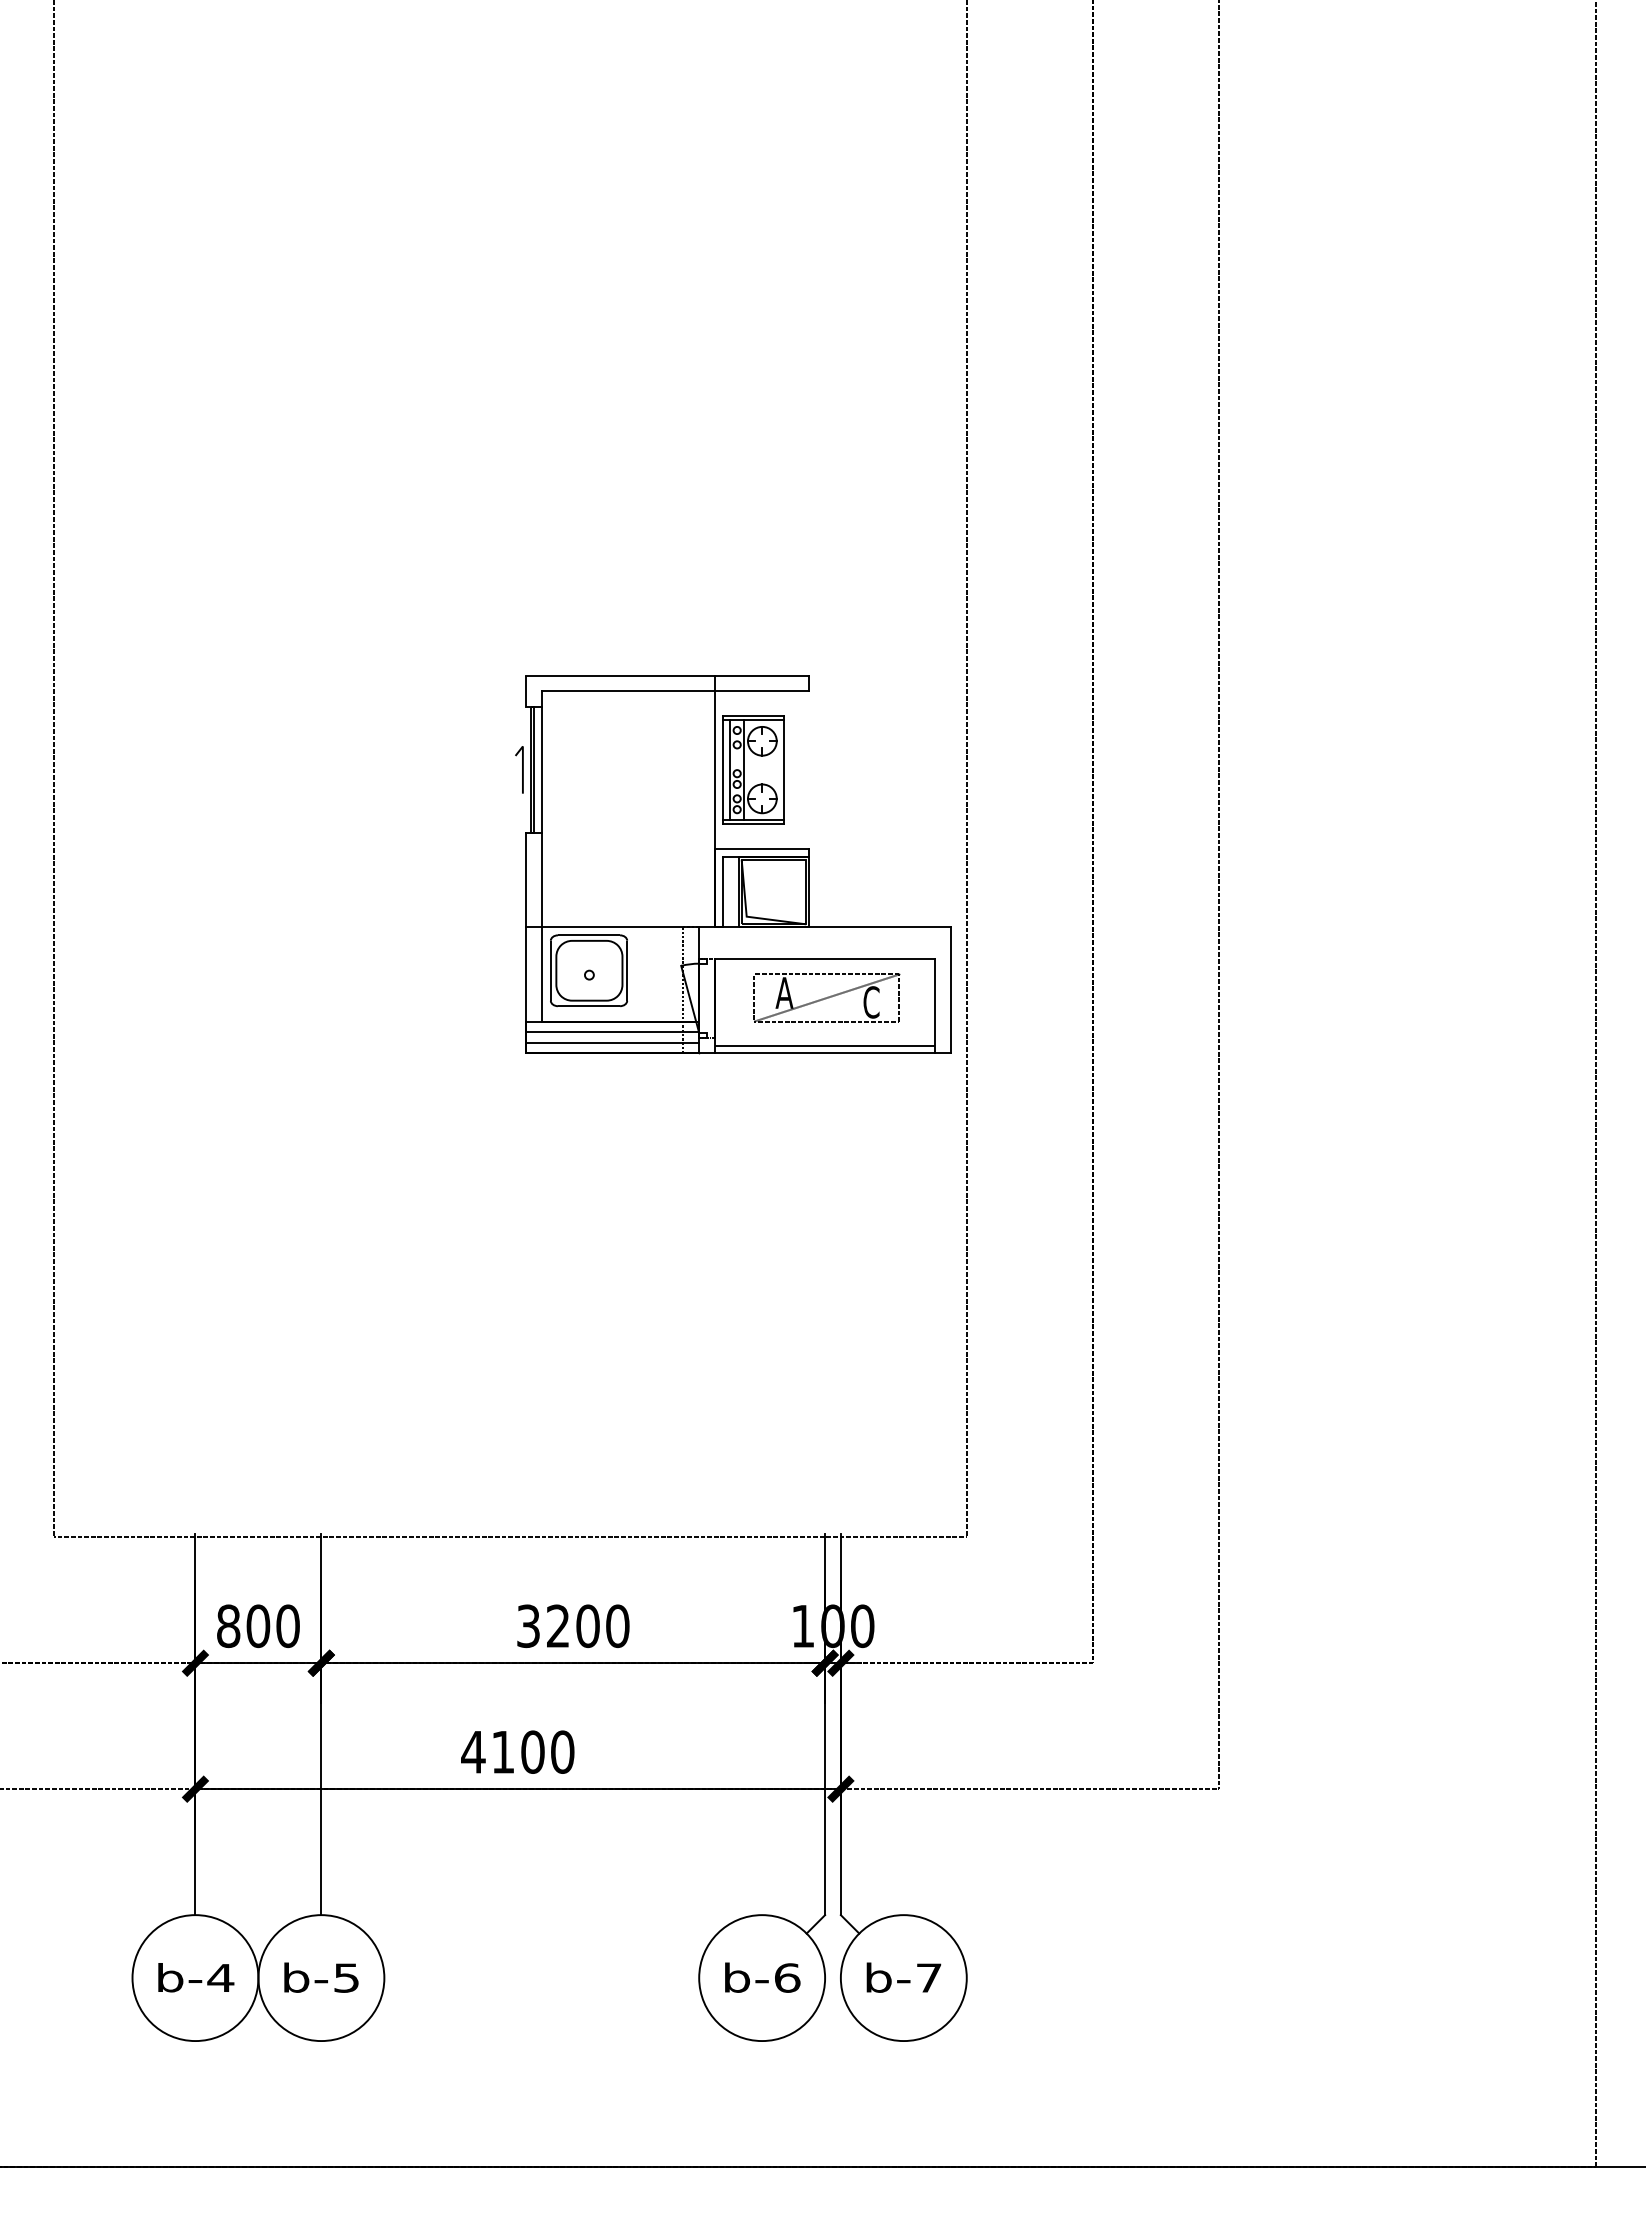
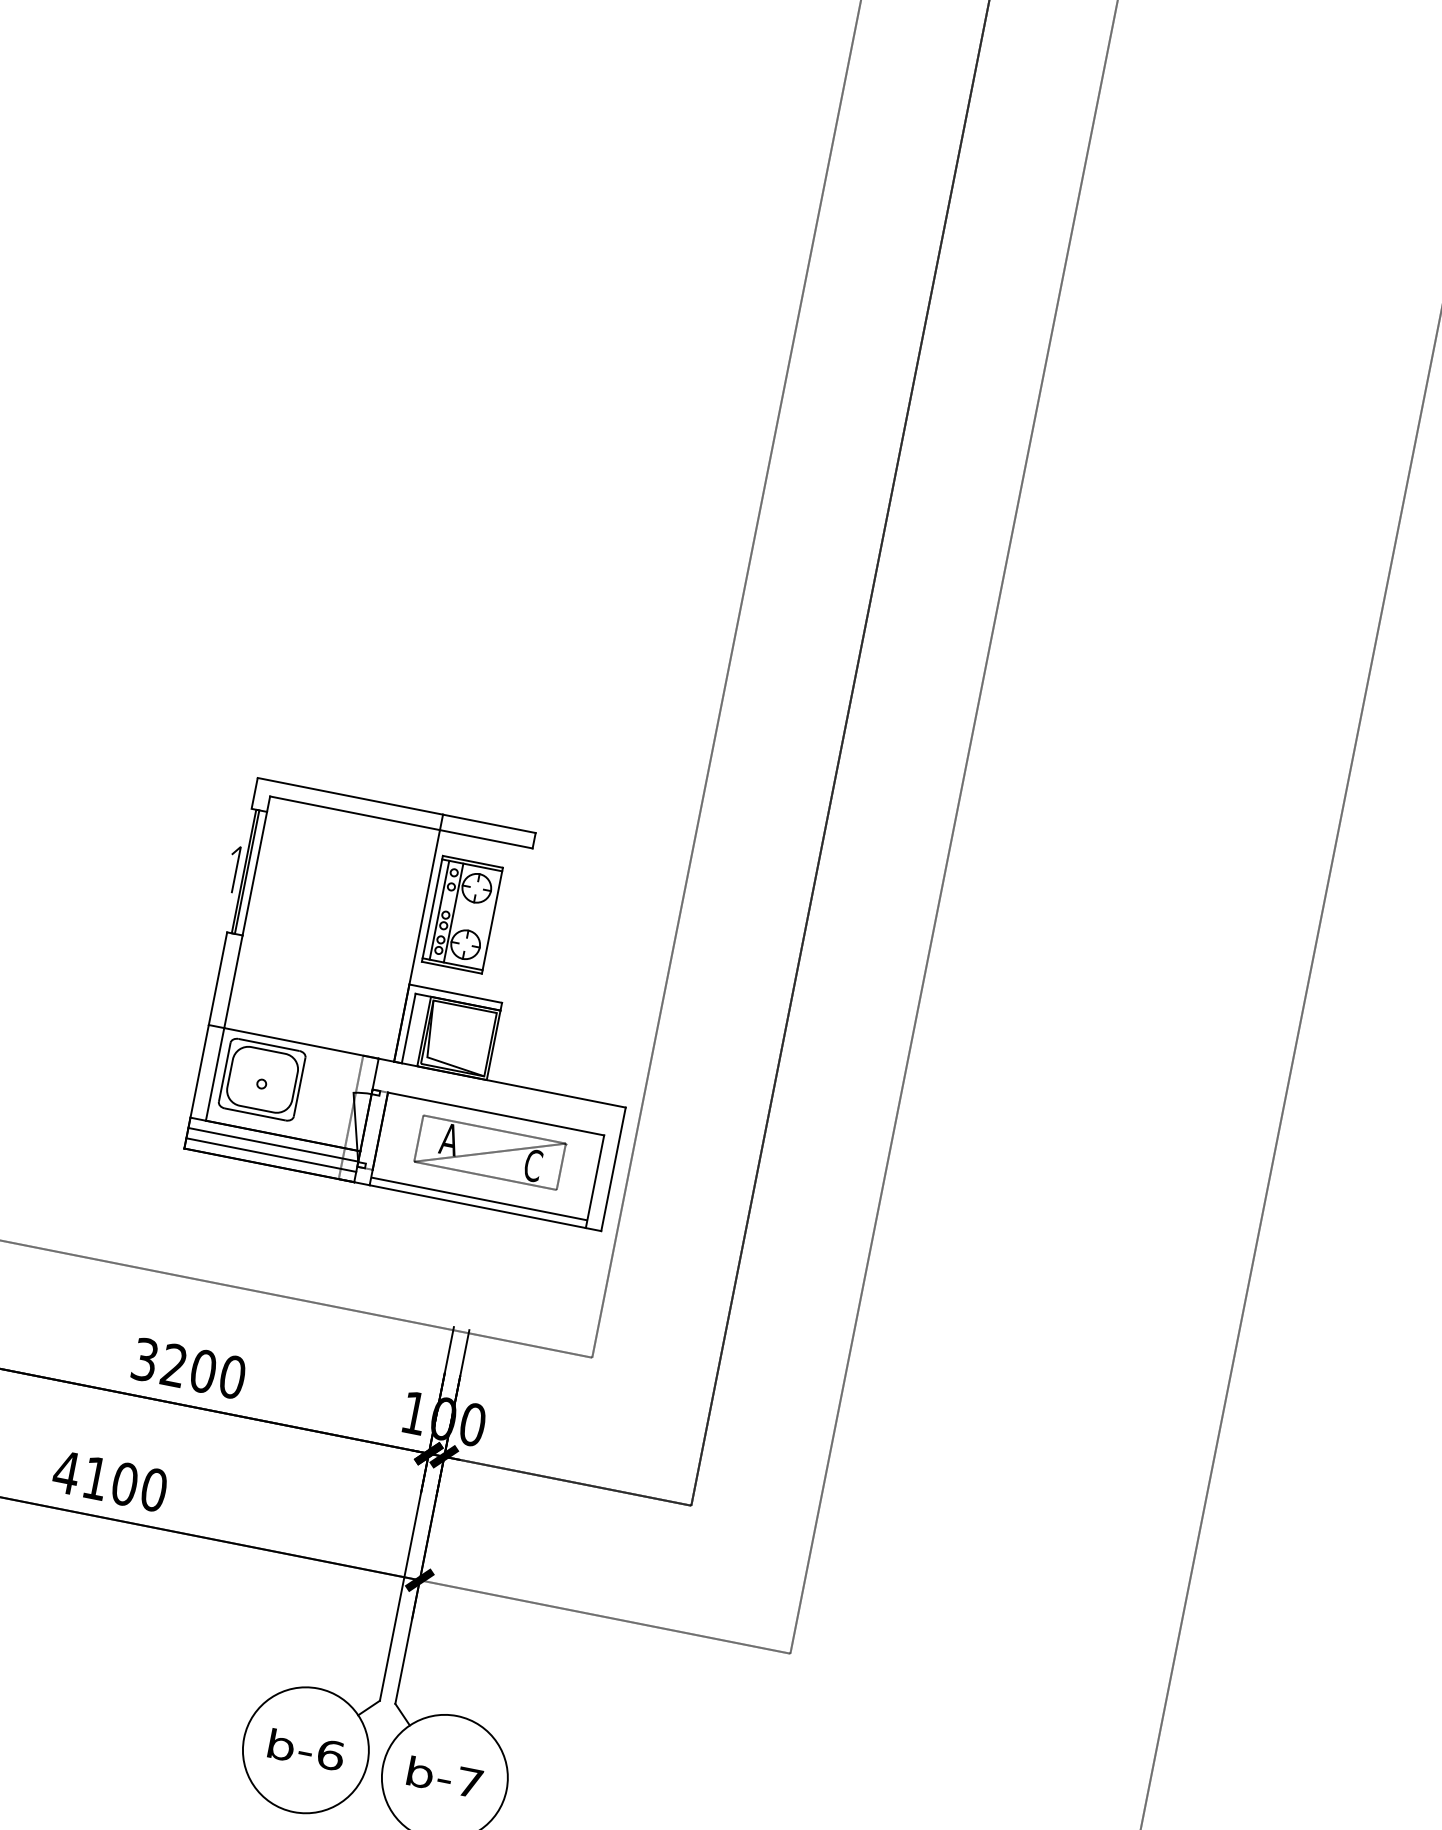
part: (733, 864) -> (424, 1003), moved

